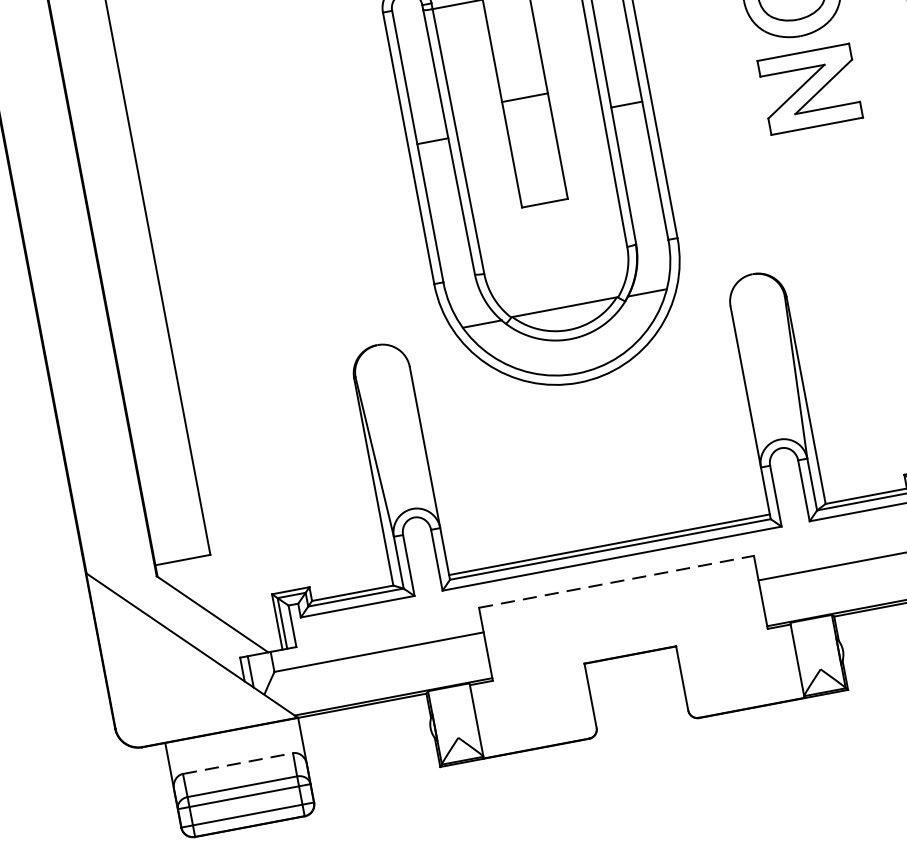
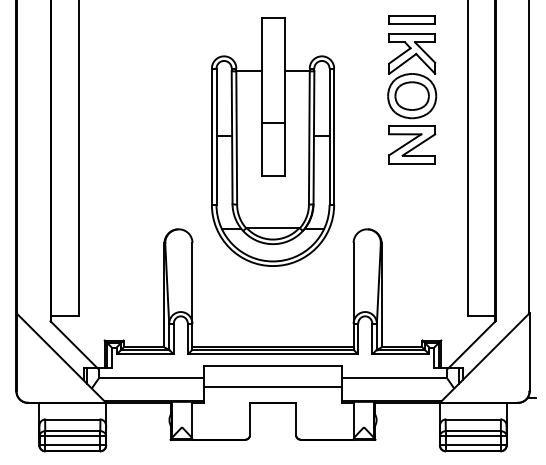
line: (617, 582) -> (273, 366), dashed -> solid
line: (623, 622) -> (272, 386), added
line: (237, 763) -> (72, 419), dashed -> solid

